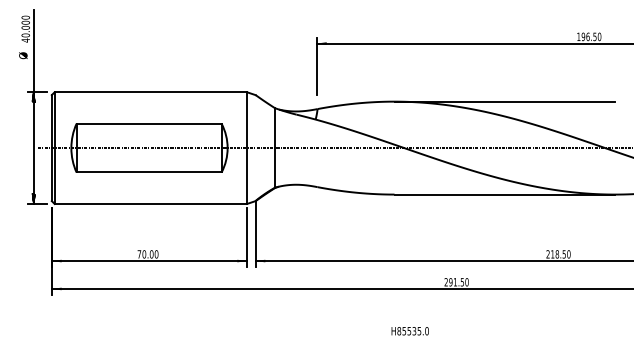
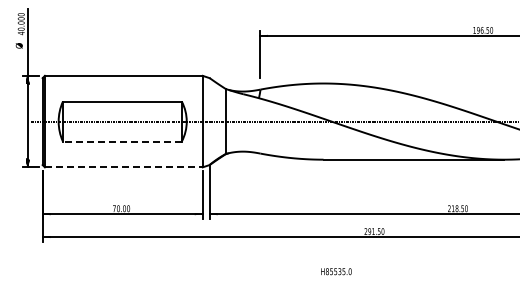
line: (504, 101) -> (413, 83), removed
line: (148, 172) -> (121, 141), solid -> dashed
line: (150, 204) -> (123, 167), solid -> dashed

